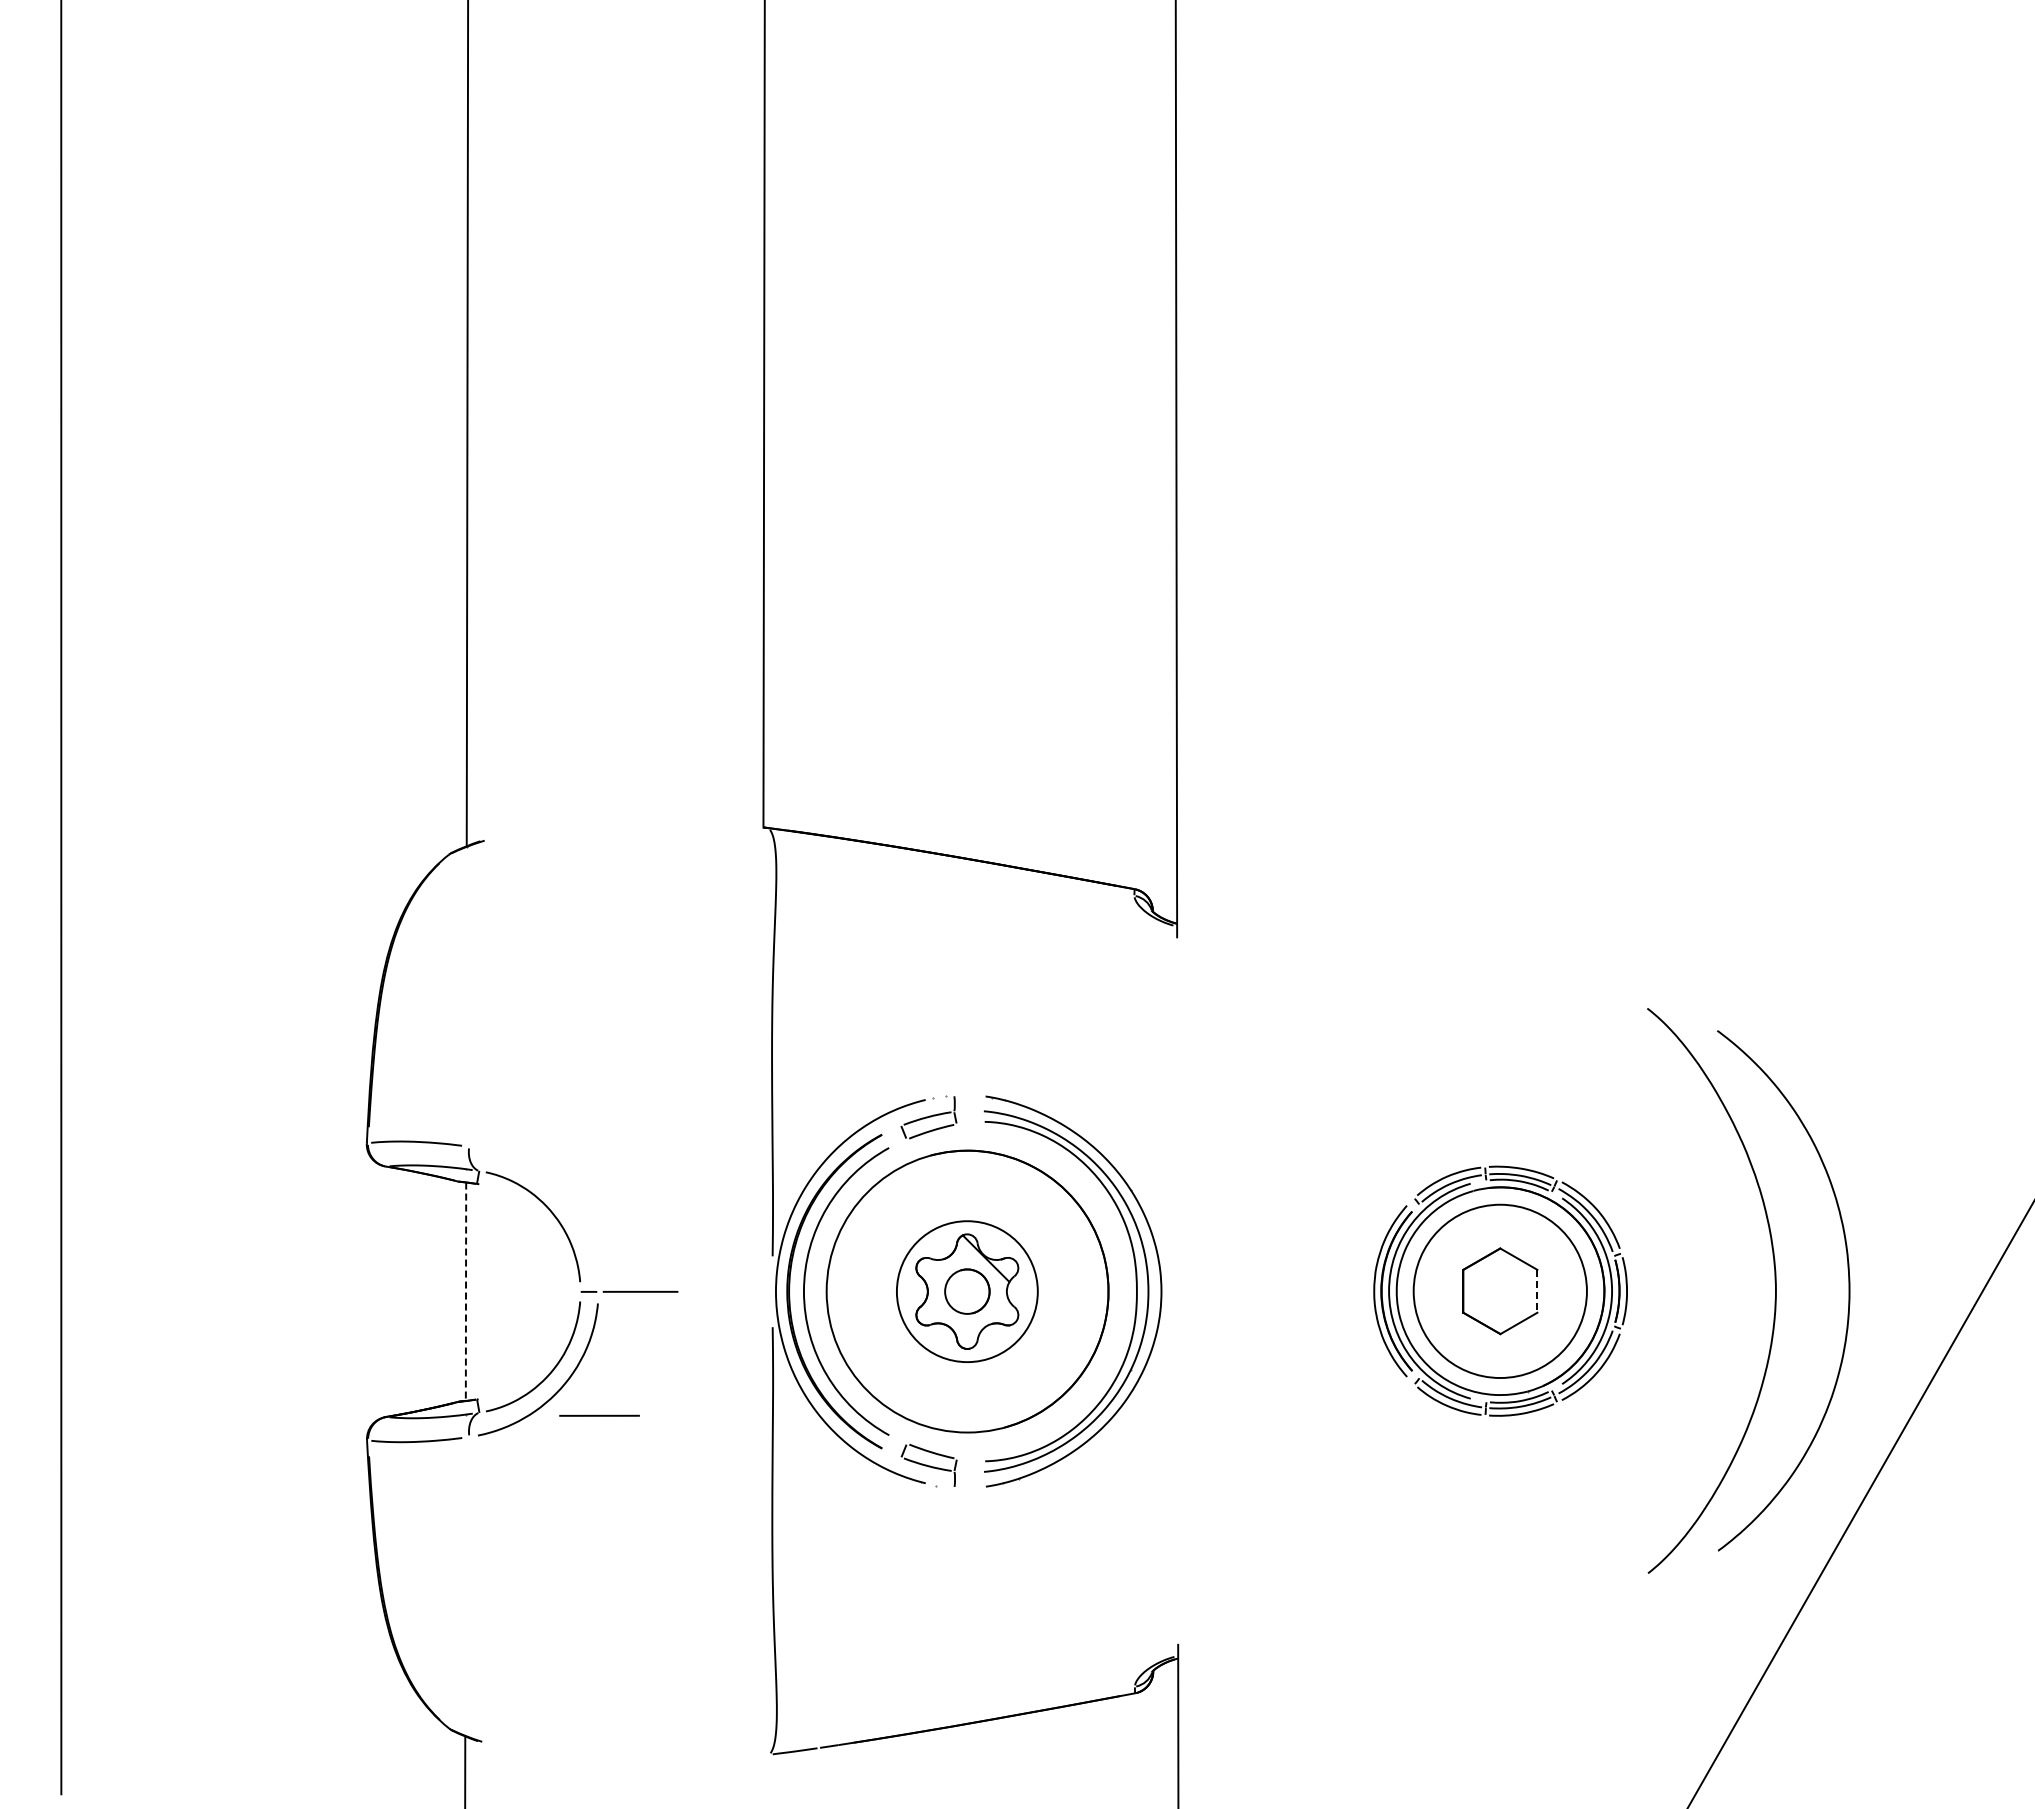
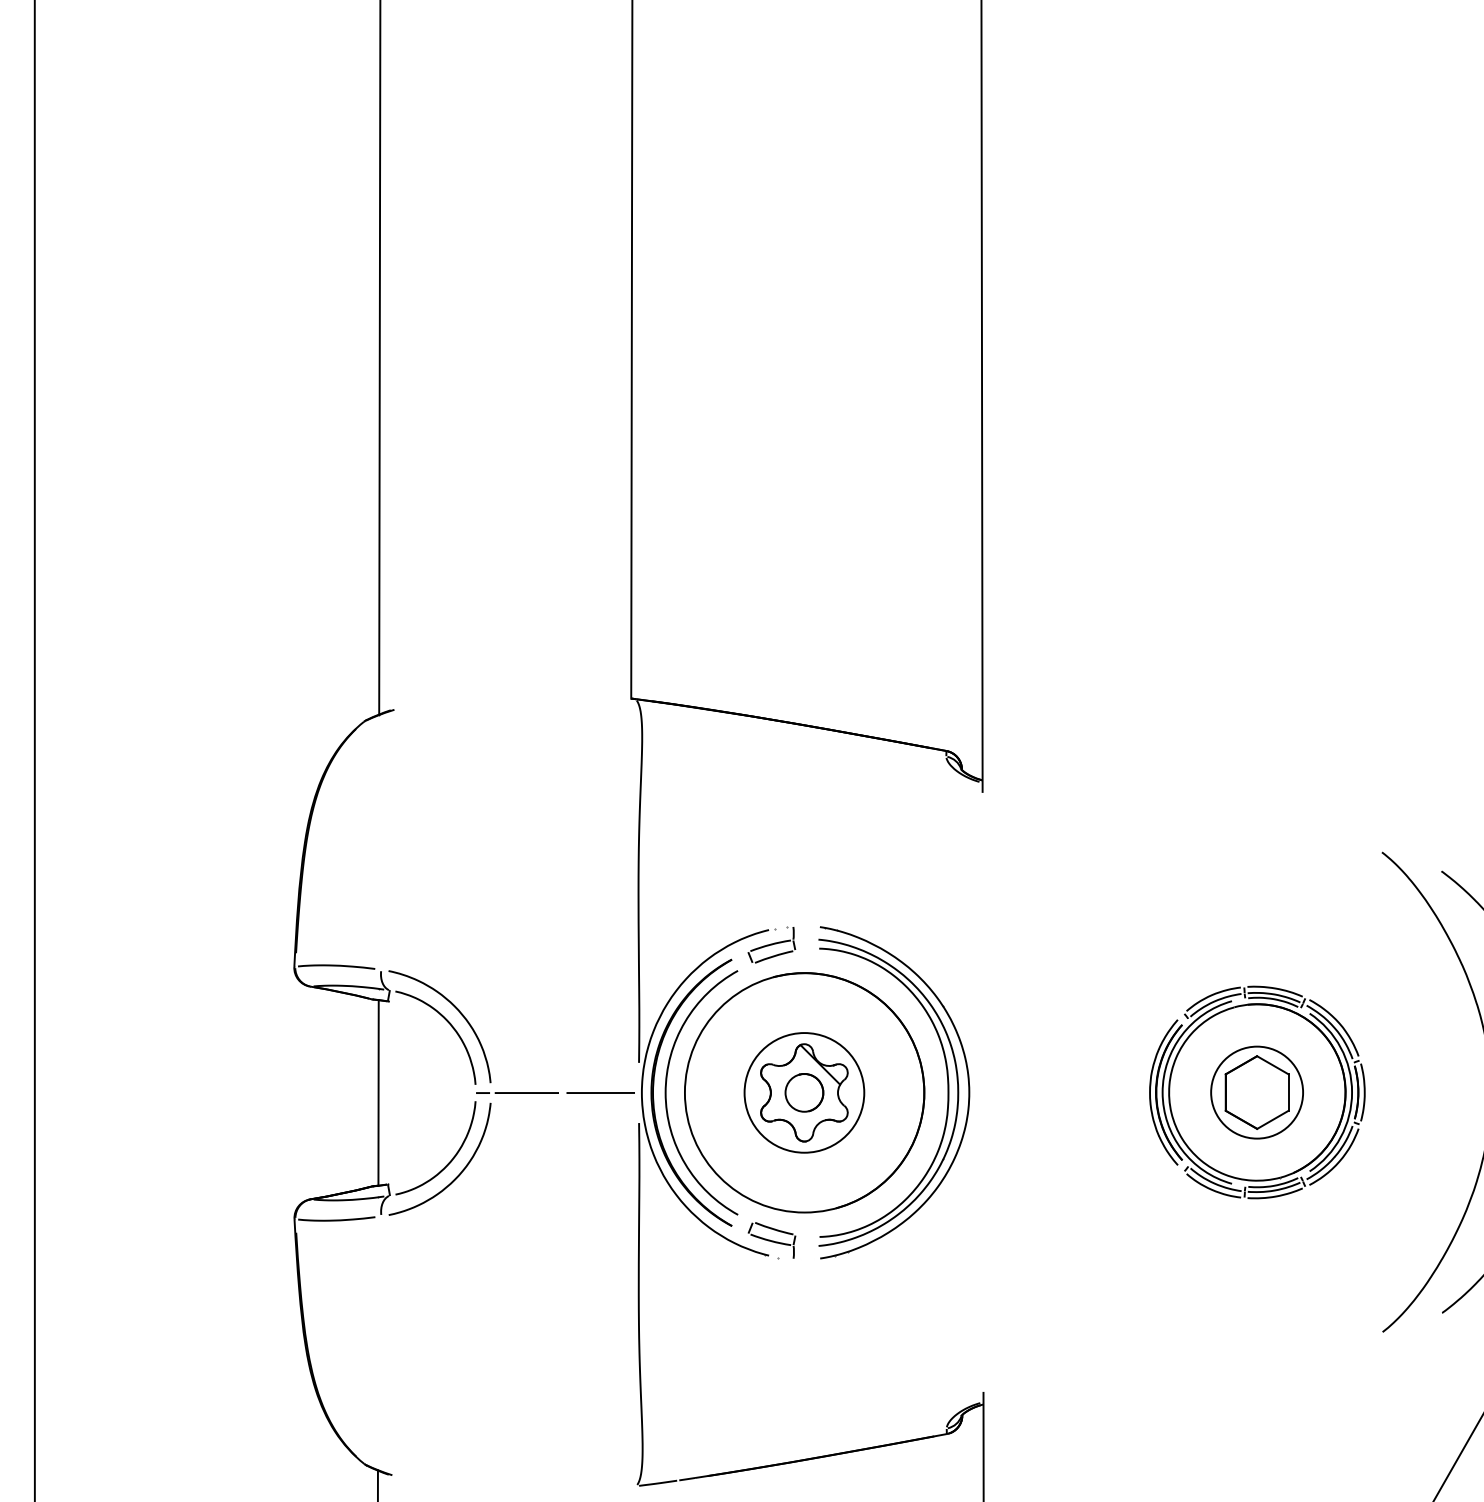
curve: (557, 1193) -> (456, 1009), added
circle: (1500, 1291) -> (1257, 1092), size x0.62
line: (1537, 1291) -> (1288, 1092), dashed -> solid
line: (466, 1292) -> (379, 1093), dashed -> solid
line: (599, 1415) -> (600, 1092), moved

